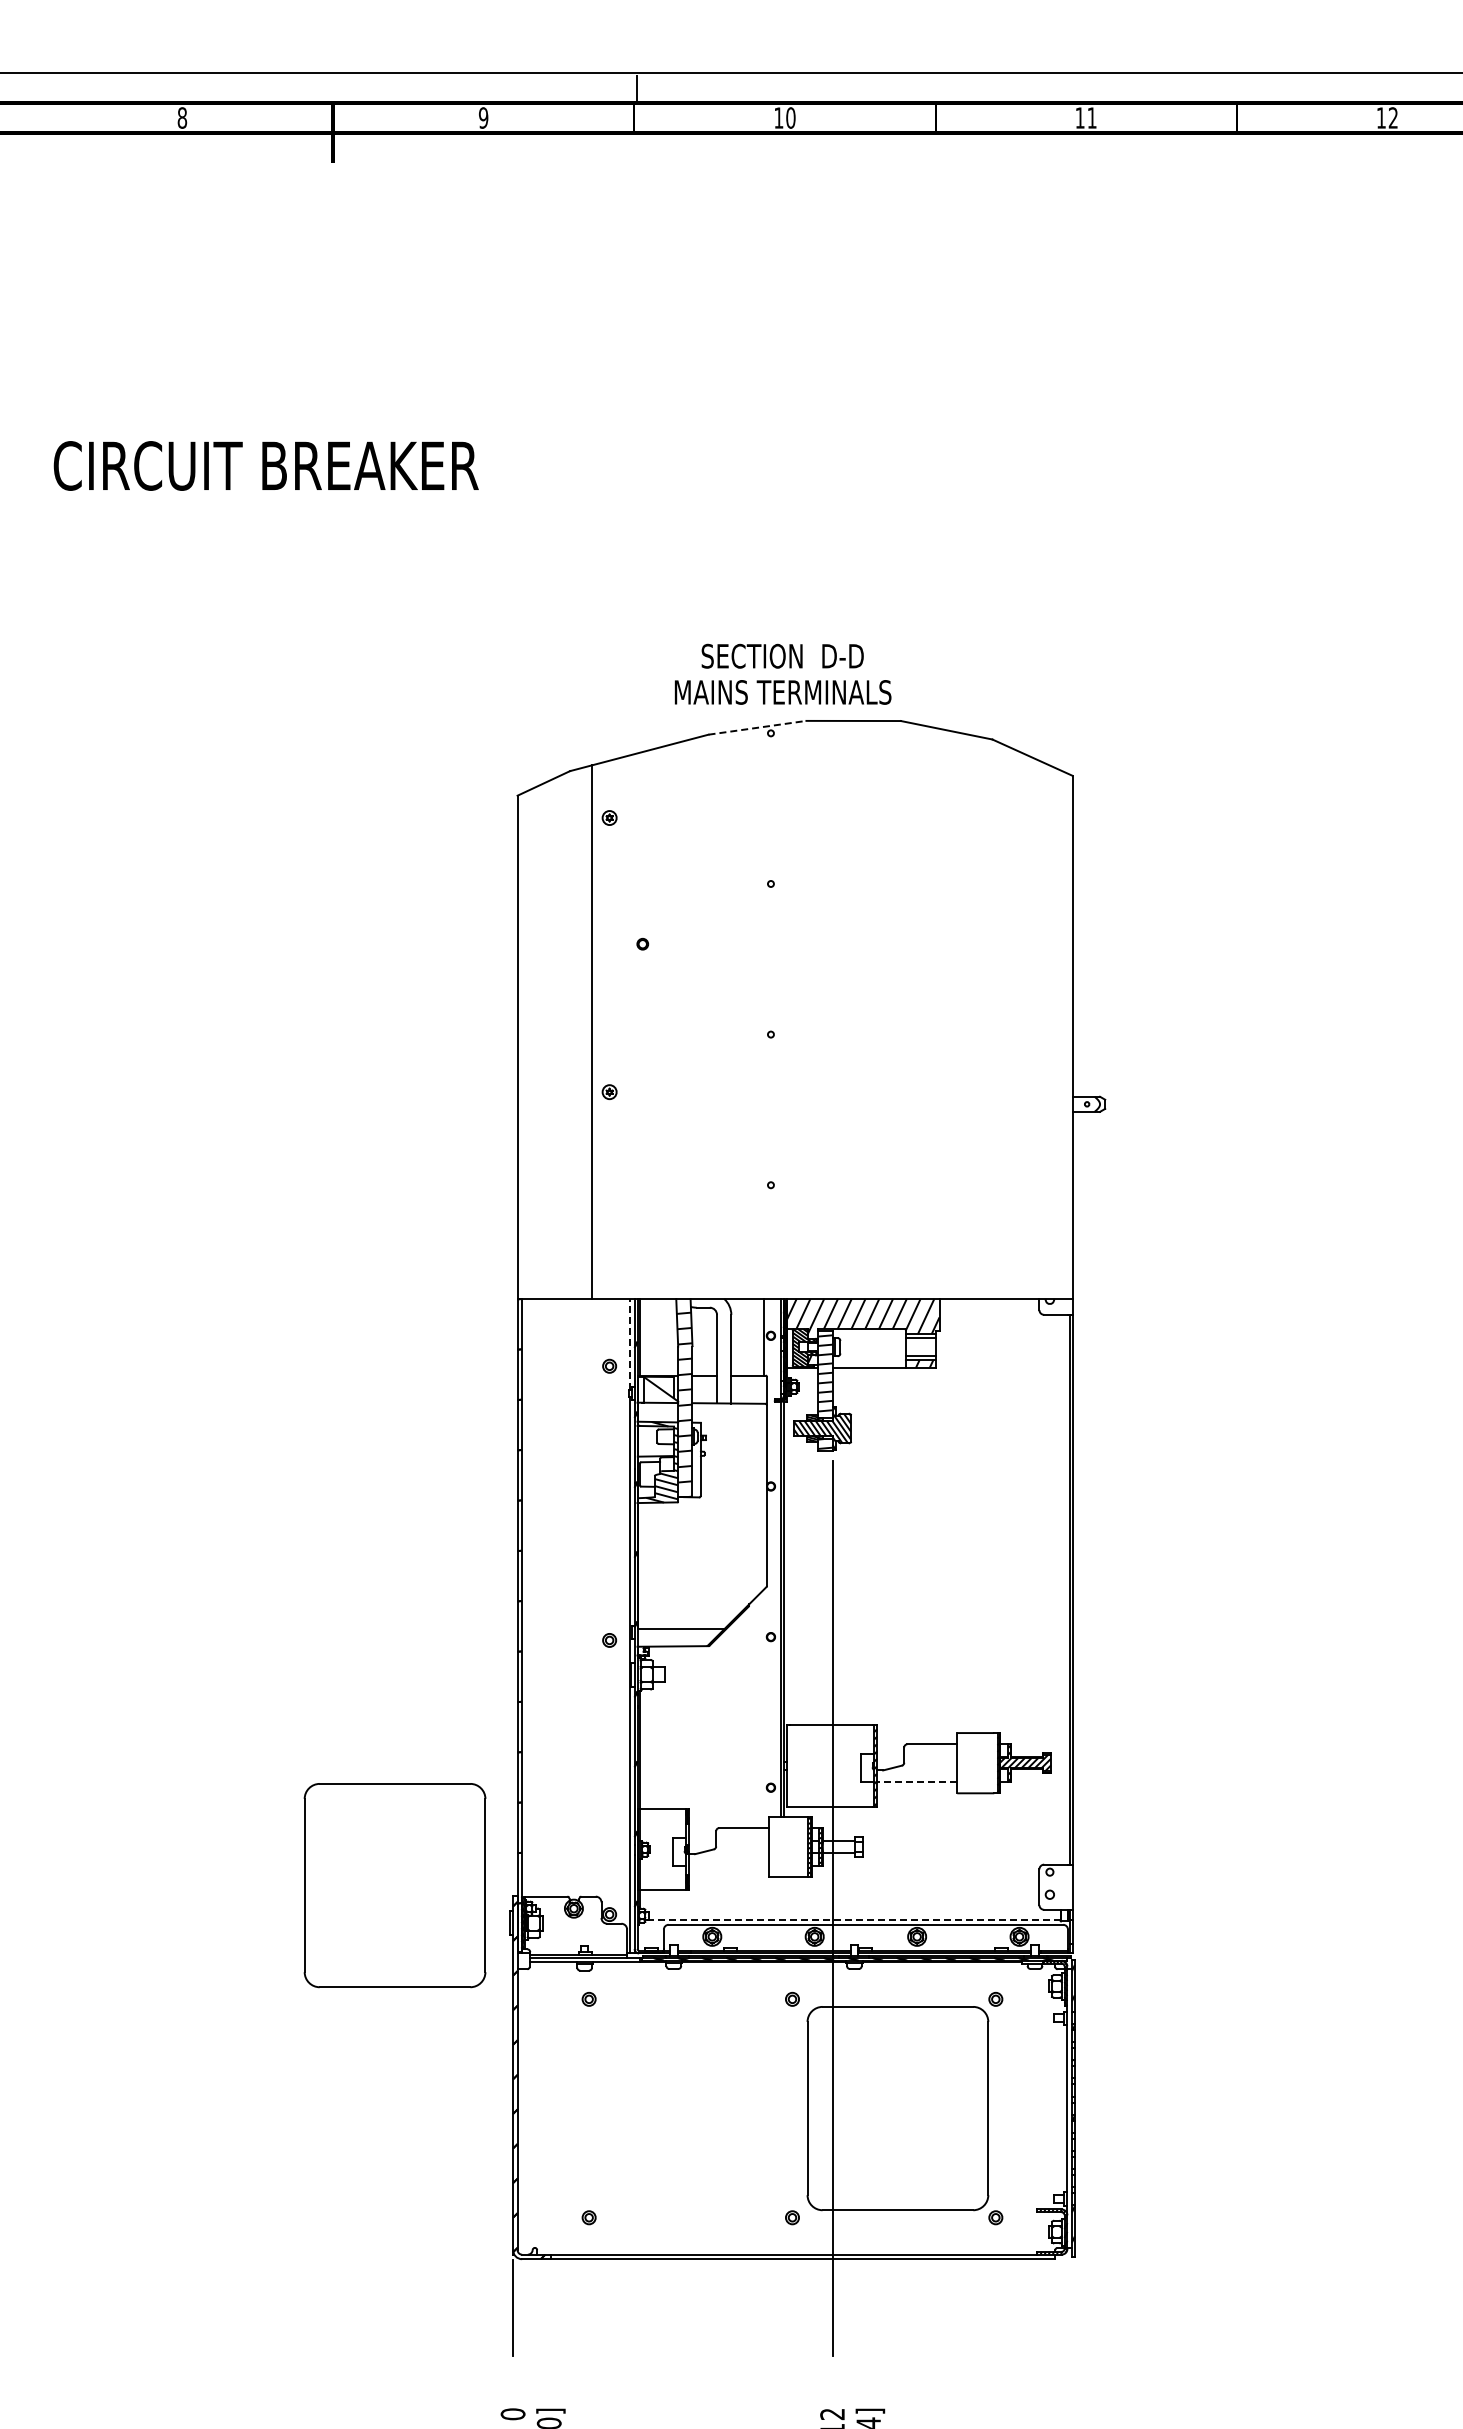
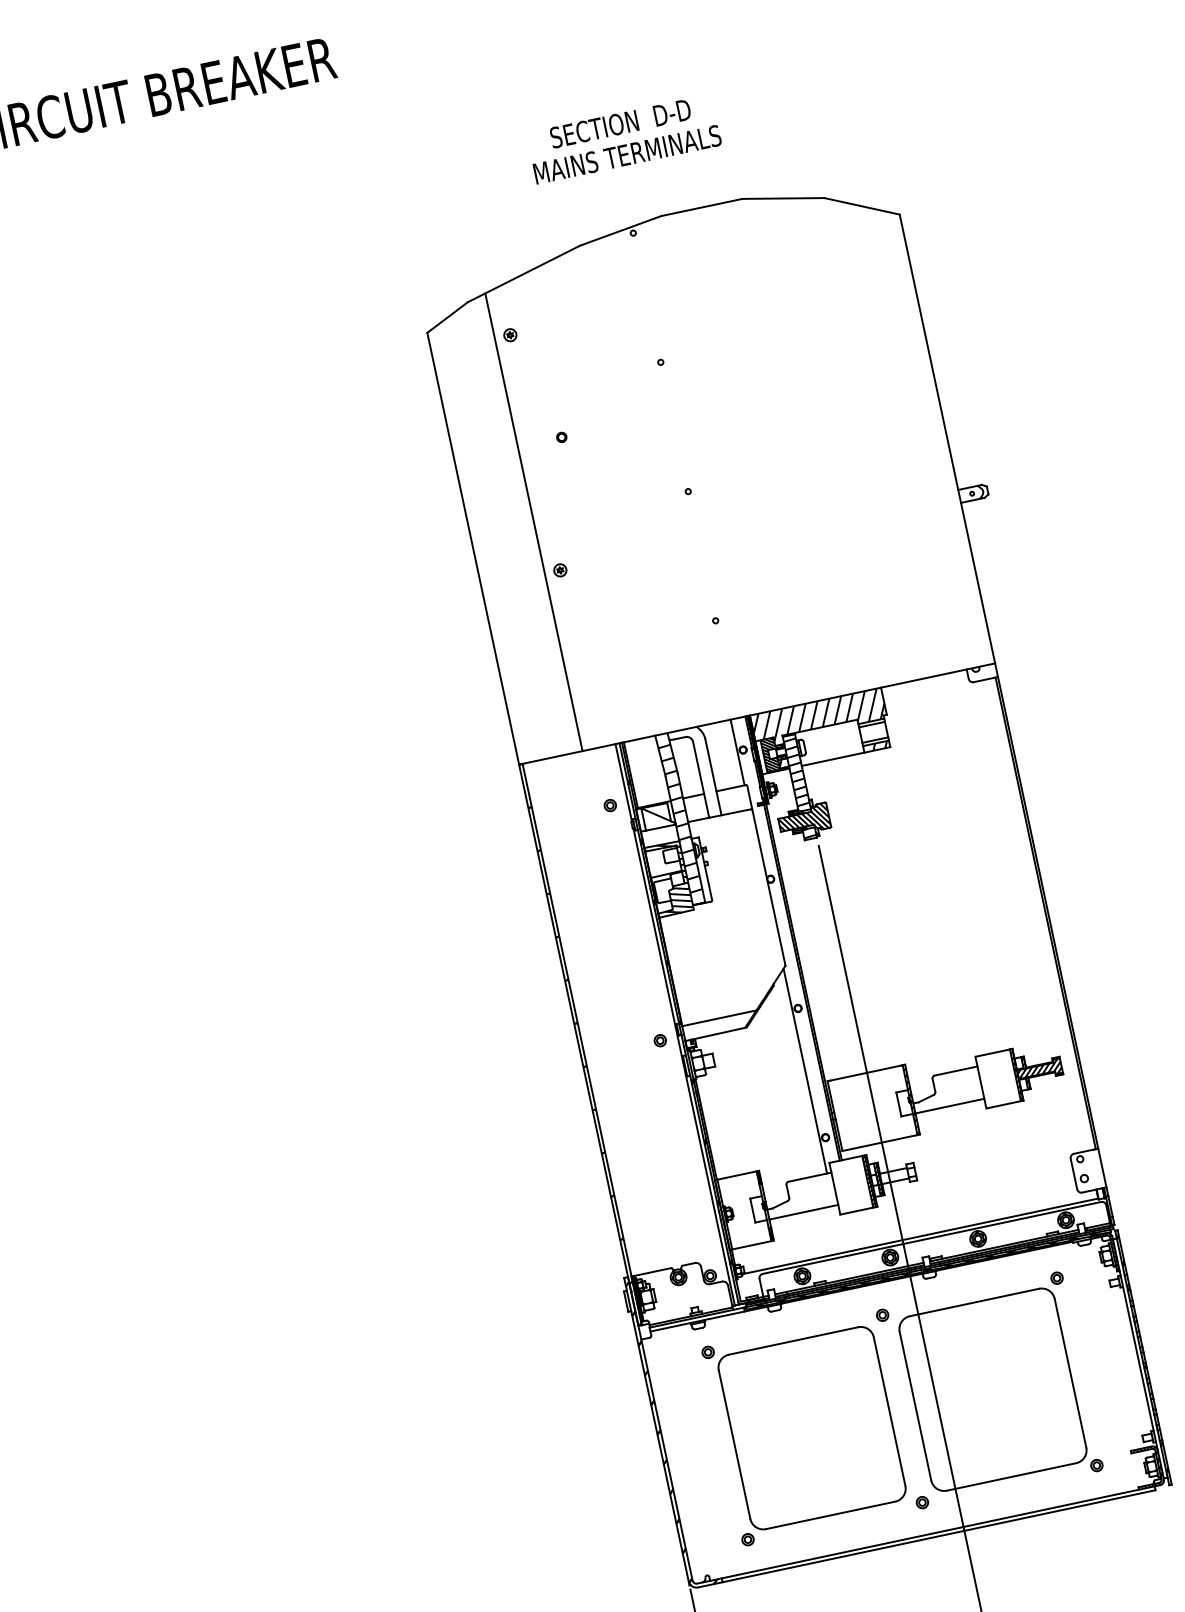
text: (782, 673) -> (623, 138), moved
line: (757, 727) -> (620, 230), dashed -> solid
line: (629, 1343) -> (623, 782), dashed -> solid
line: (764, 1708) -> (805, 1070), added
line: (916, 1782) -> (949, 1106), dashed -> solid
line: (728, 1865) -> (803, 1212), added
part: (394, 1885) -> (811, 1428), moved
line: (852, 1920) -> (919, 1236), dashed -> solid

